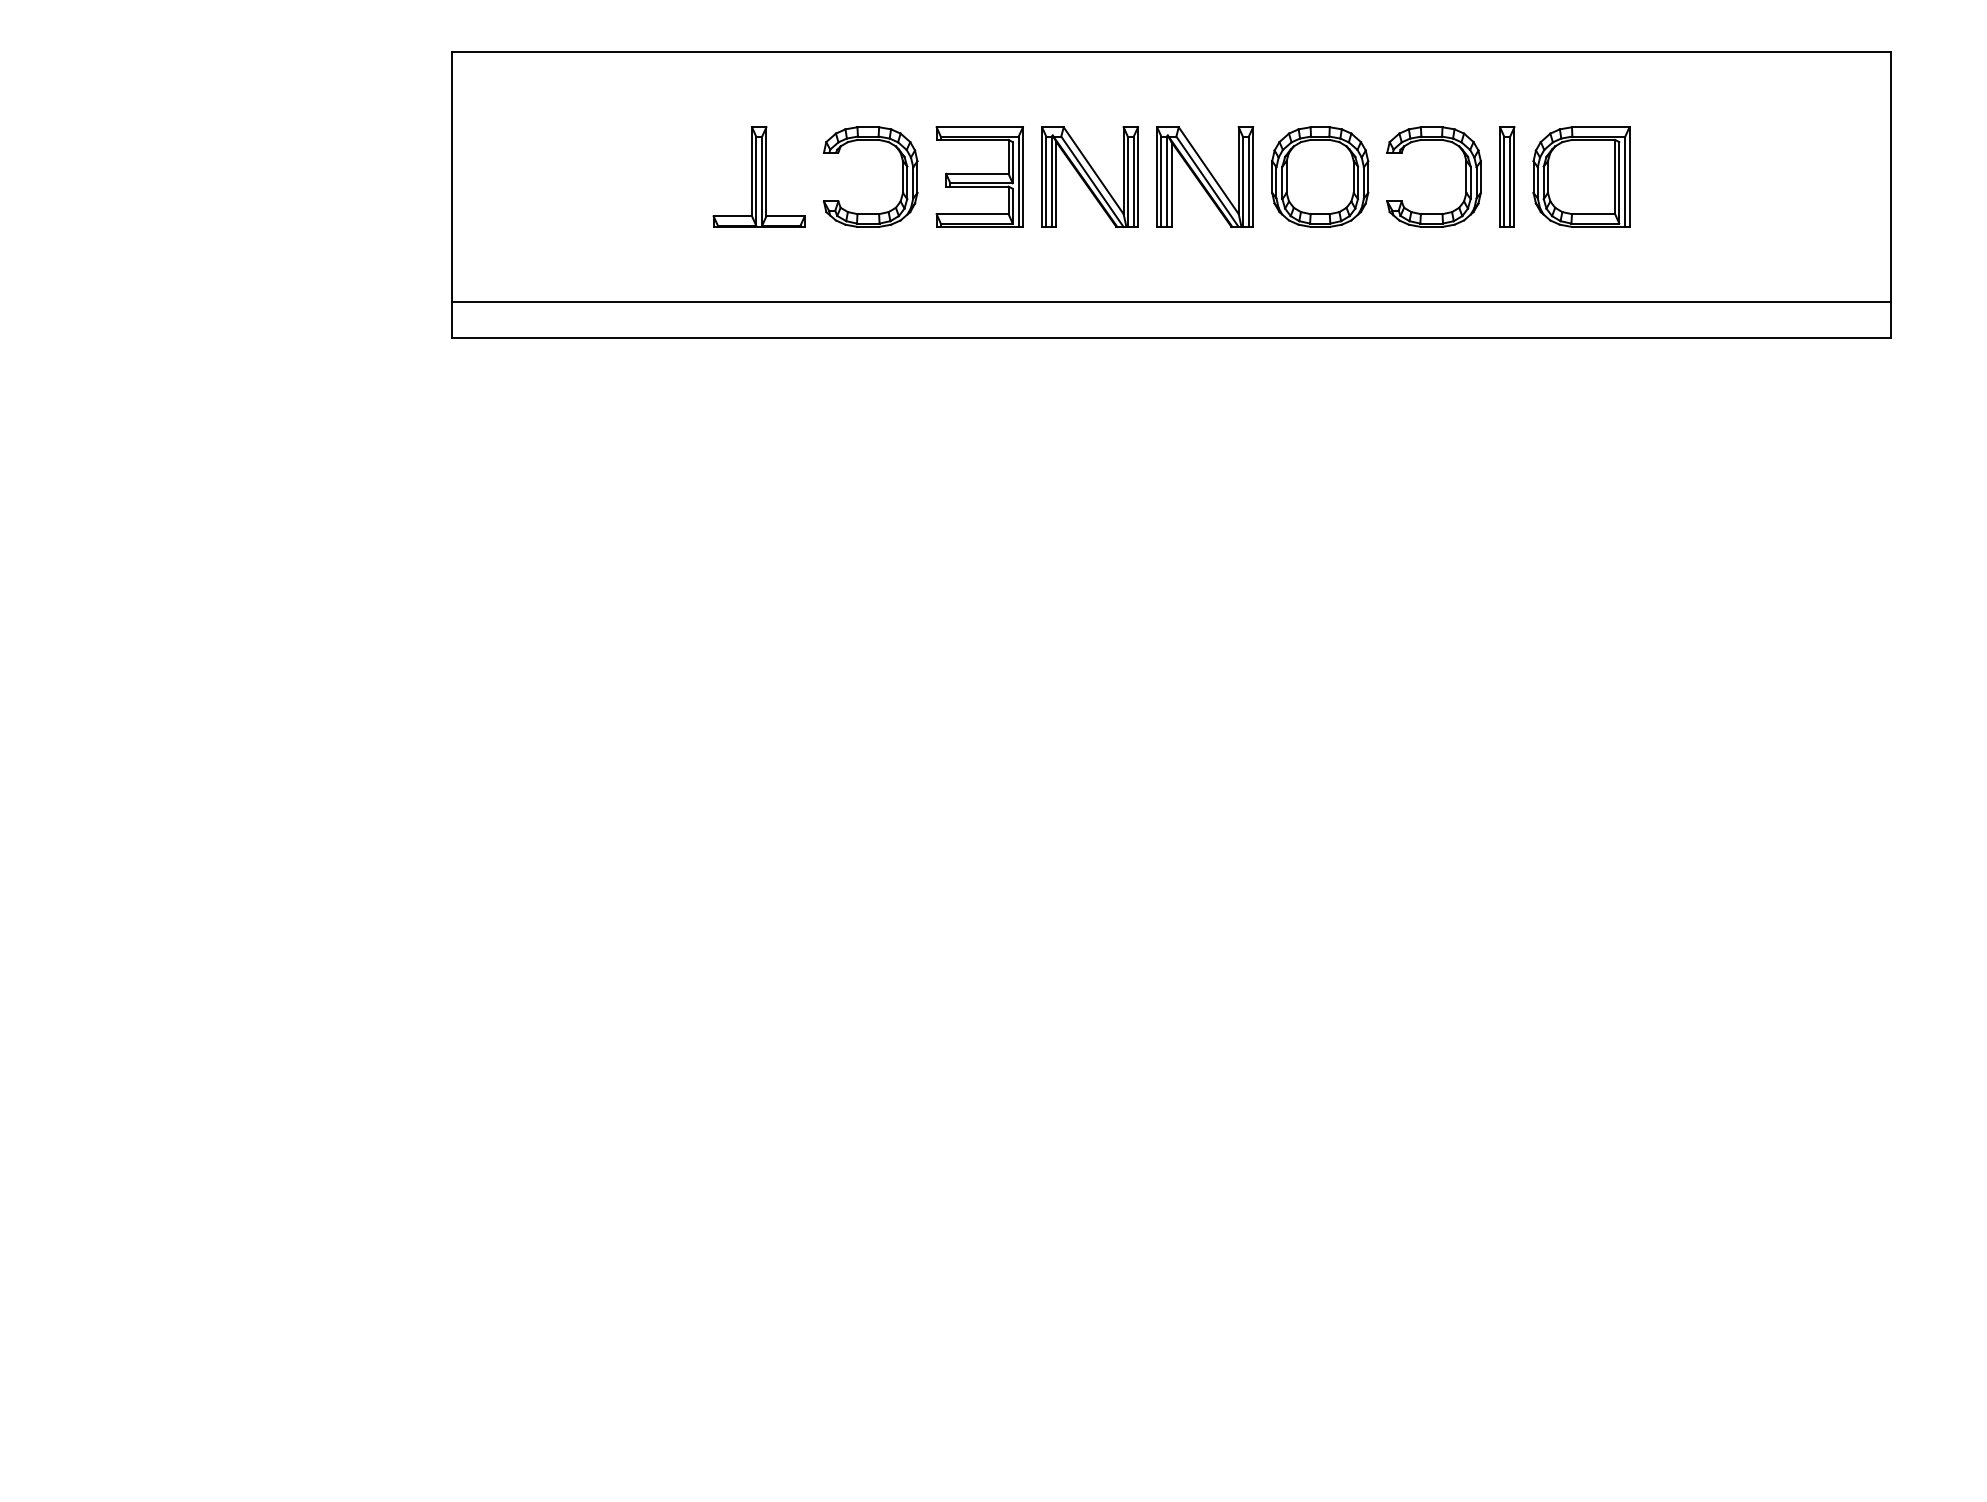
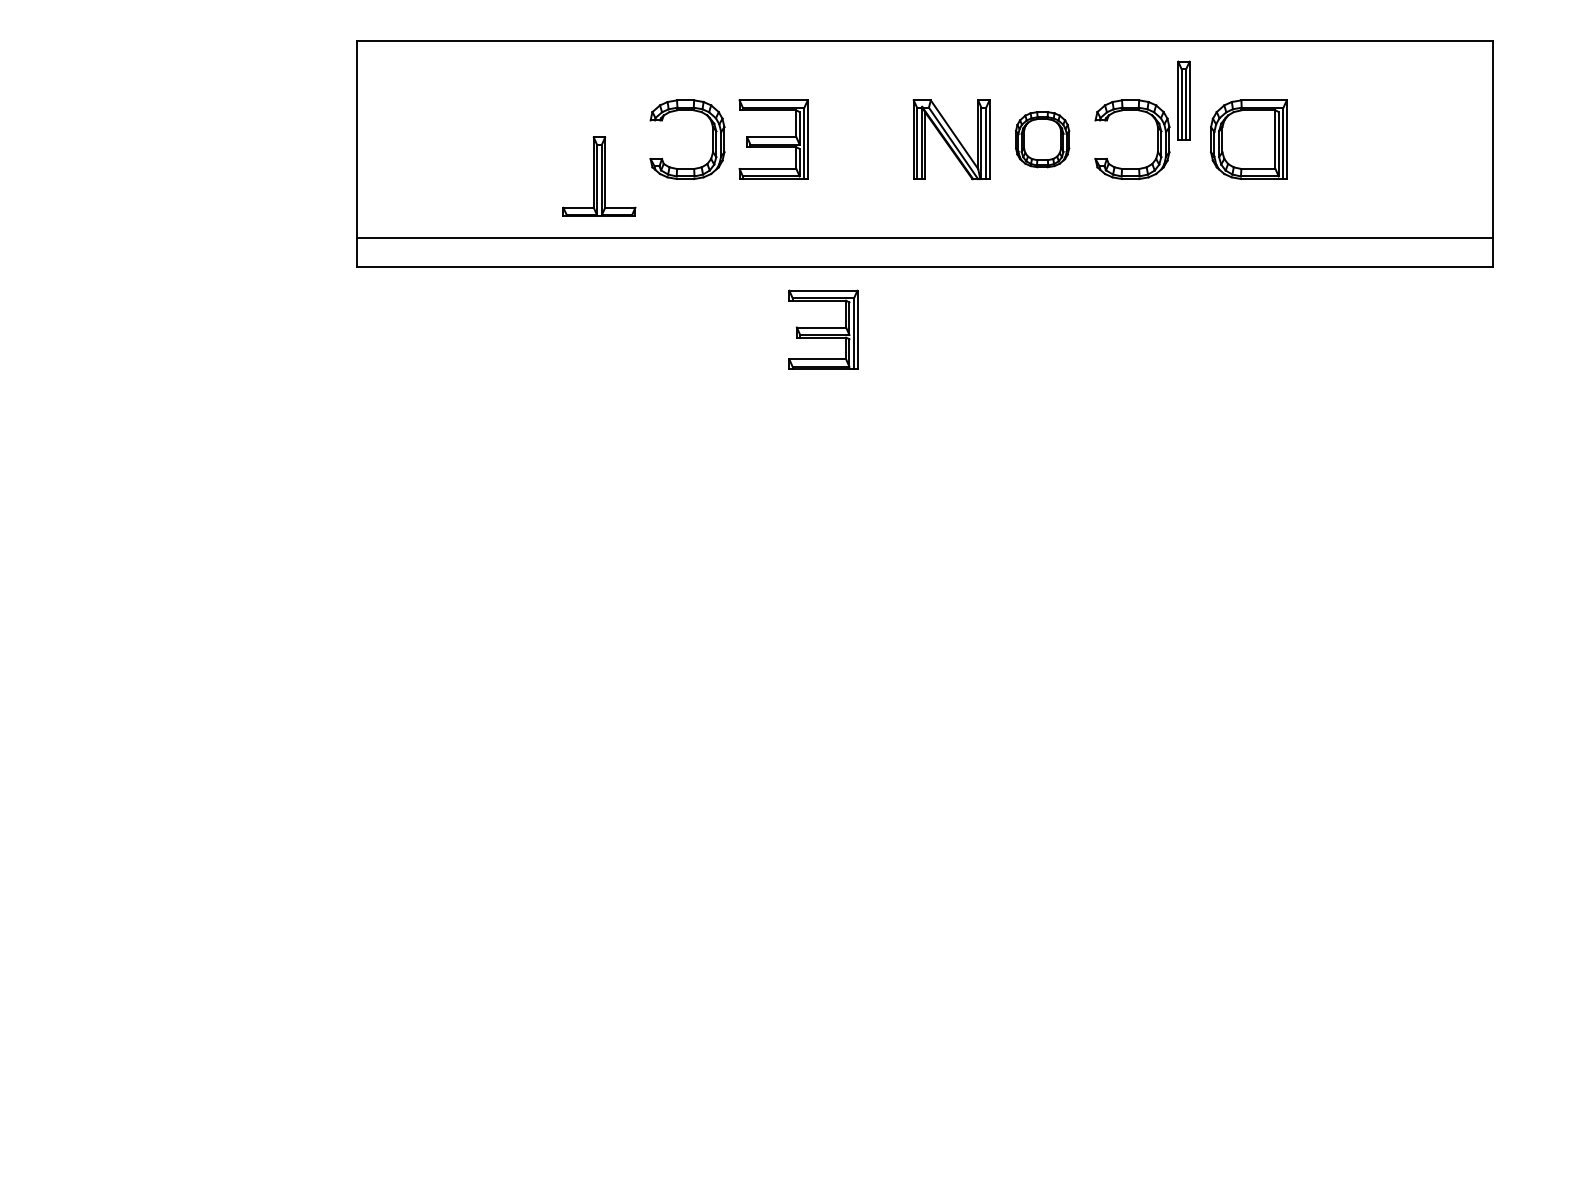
part: (758, 176) -> (598, 176), moved
part: (1089, 176) -> (860, 139), removed
part: (1320, 176) -> (1042, 139), size x0.7
part: (1507, 176) -> (1184, 100), moved
part: (1042, 417) -> (823, 329), added

